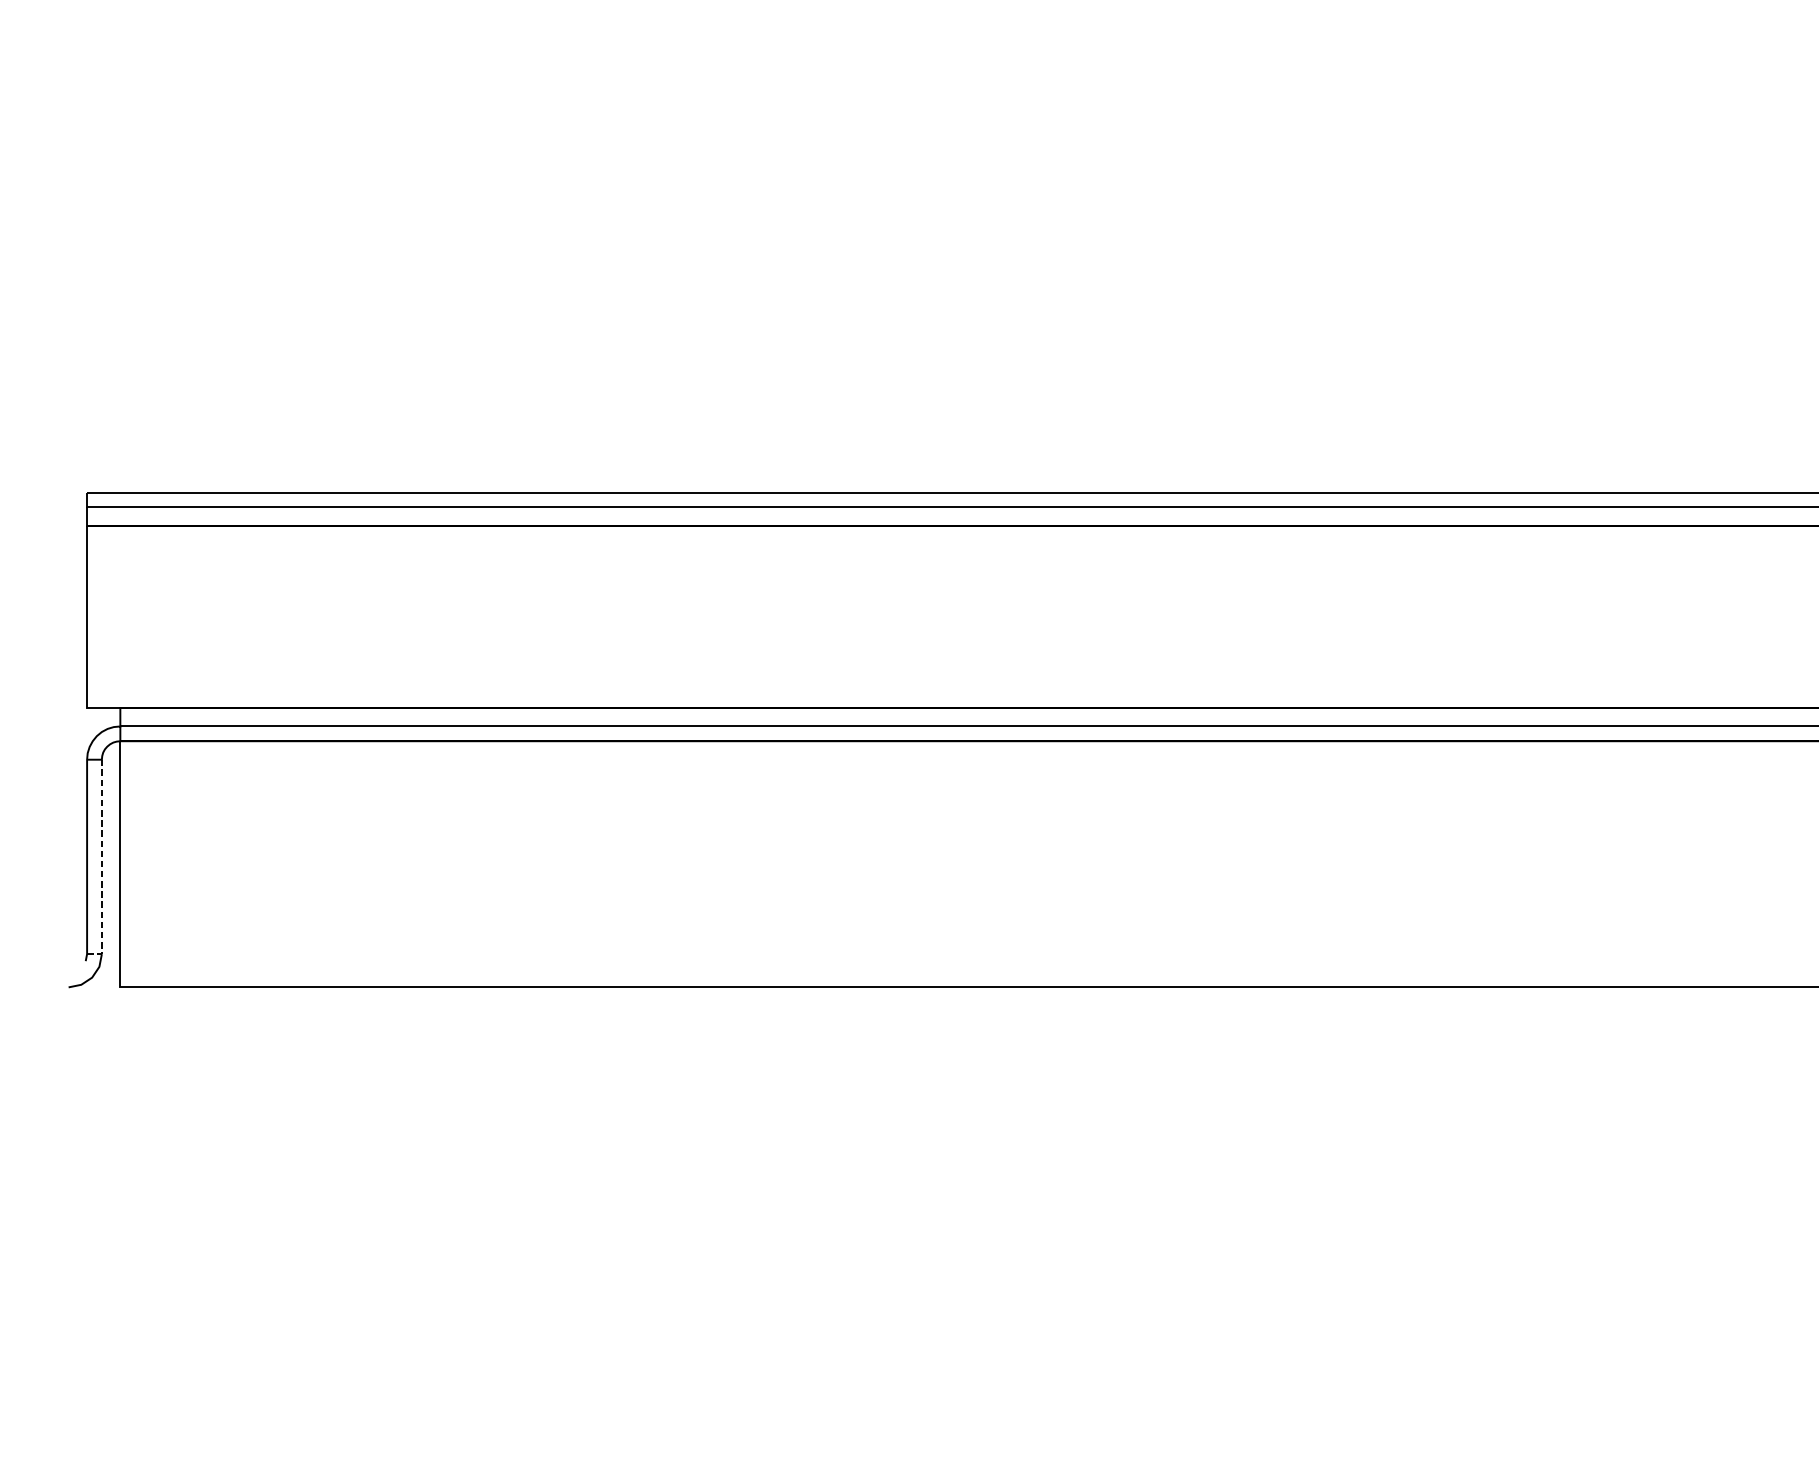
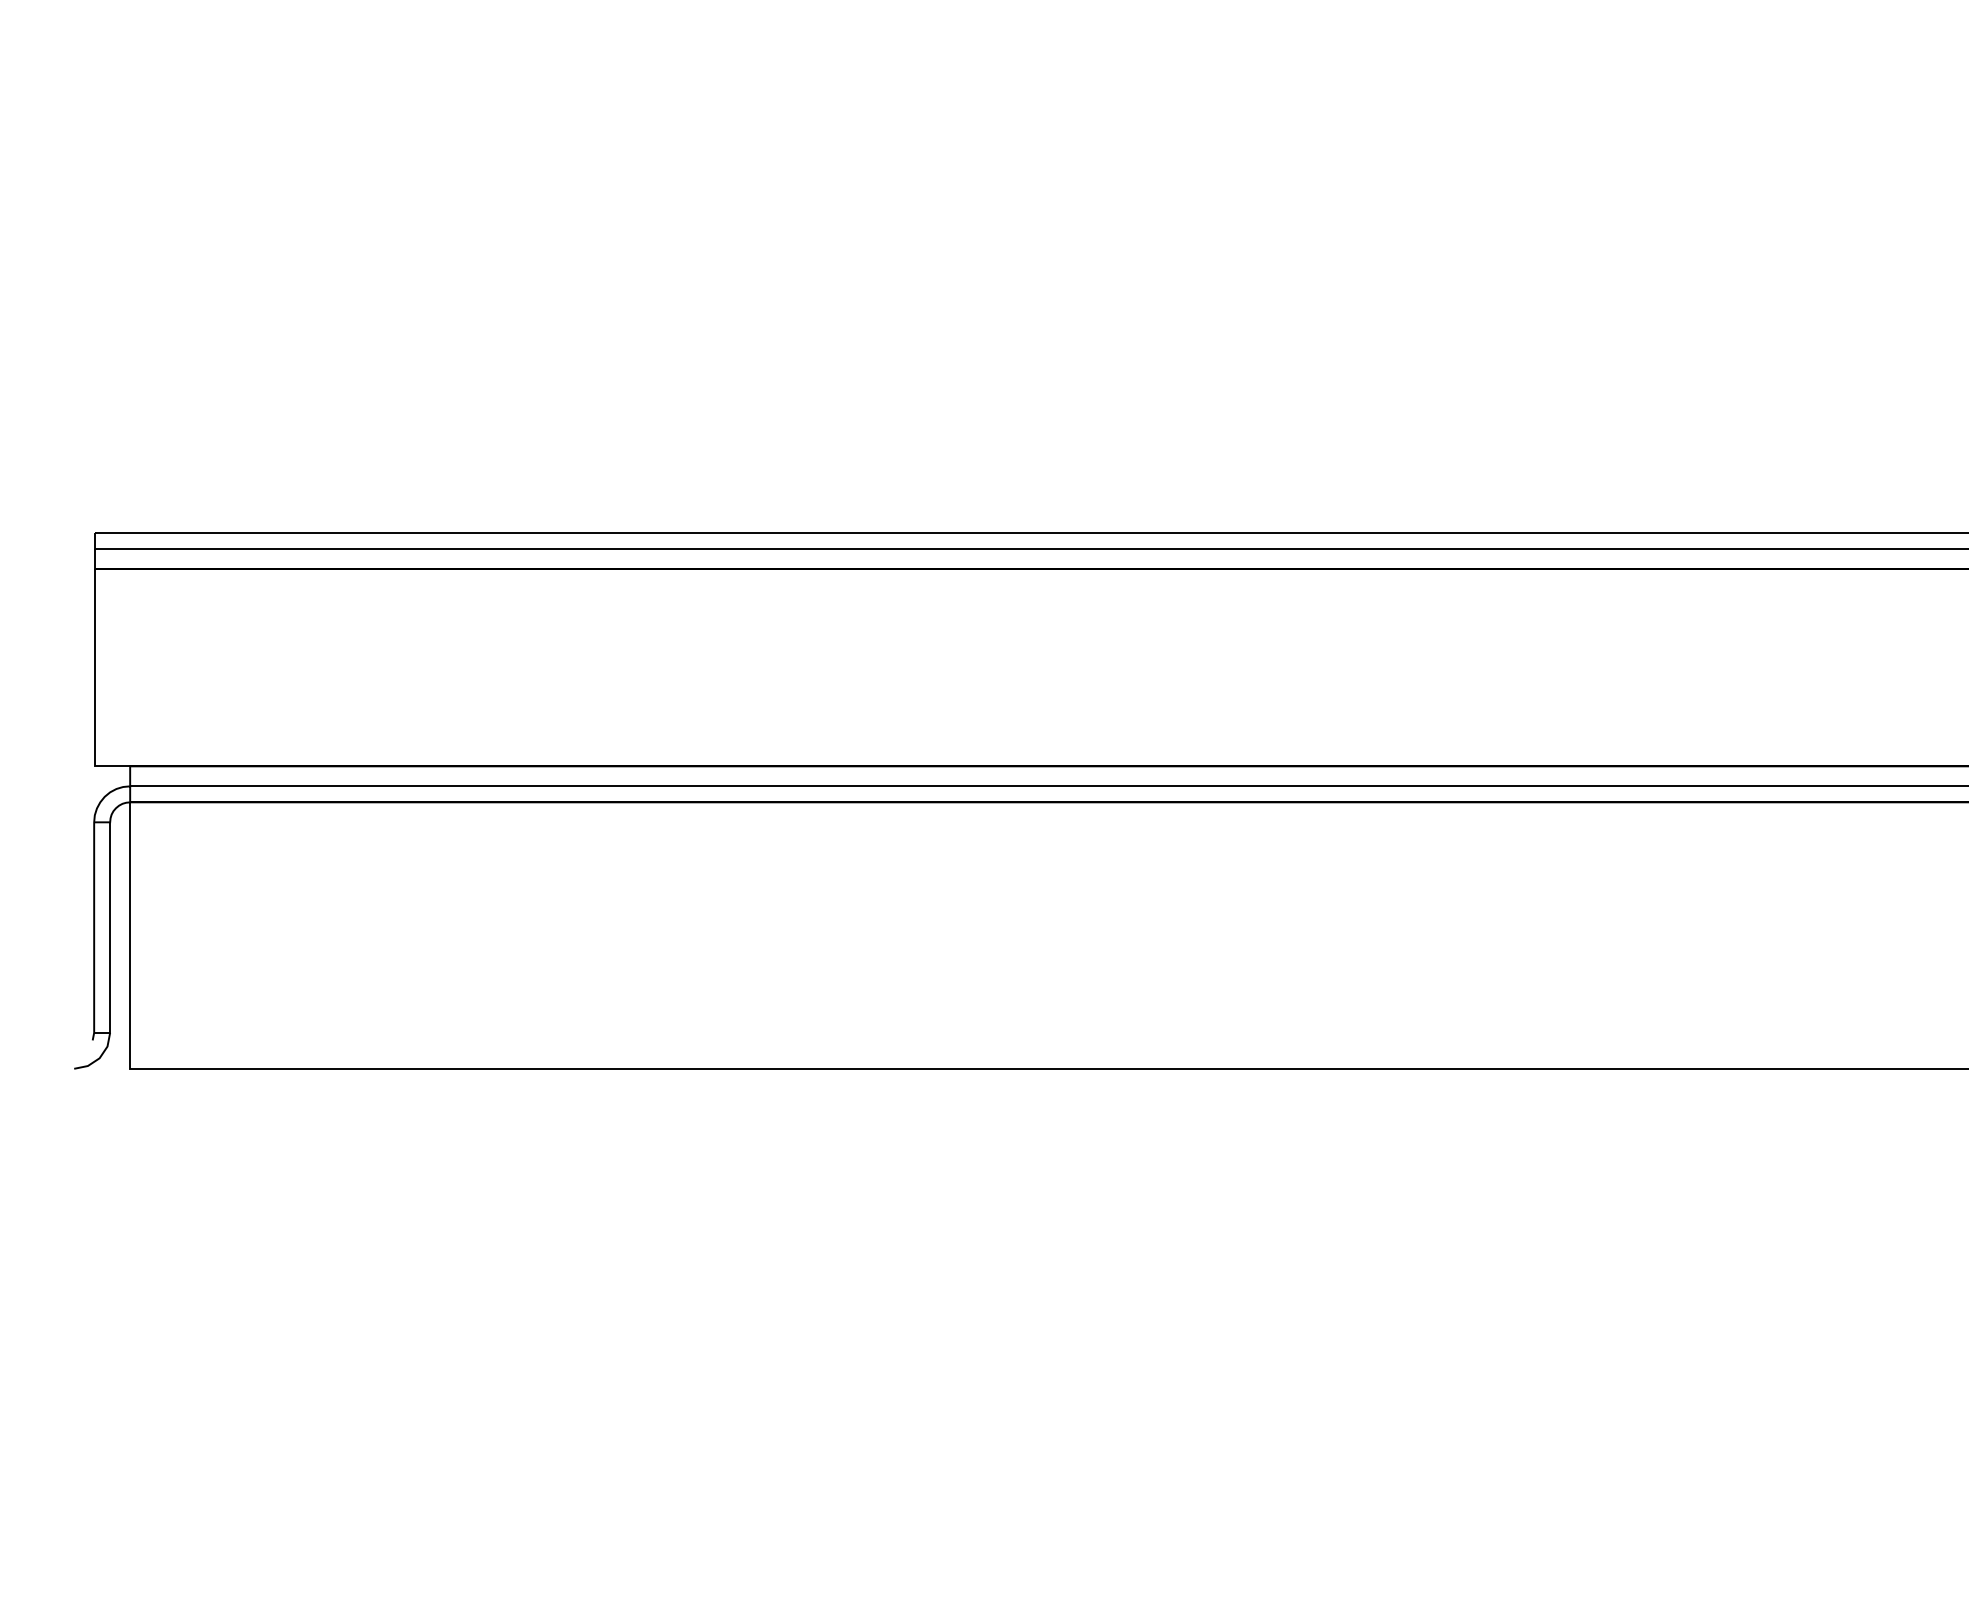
line: (102, 865) -> (110, 936), dashed -> solid

